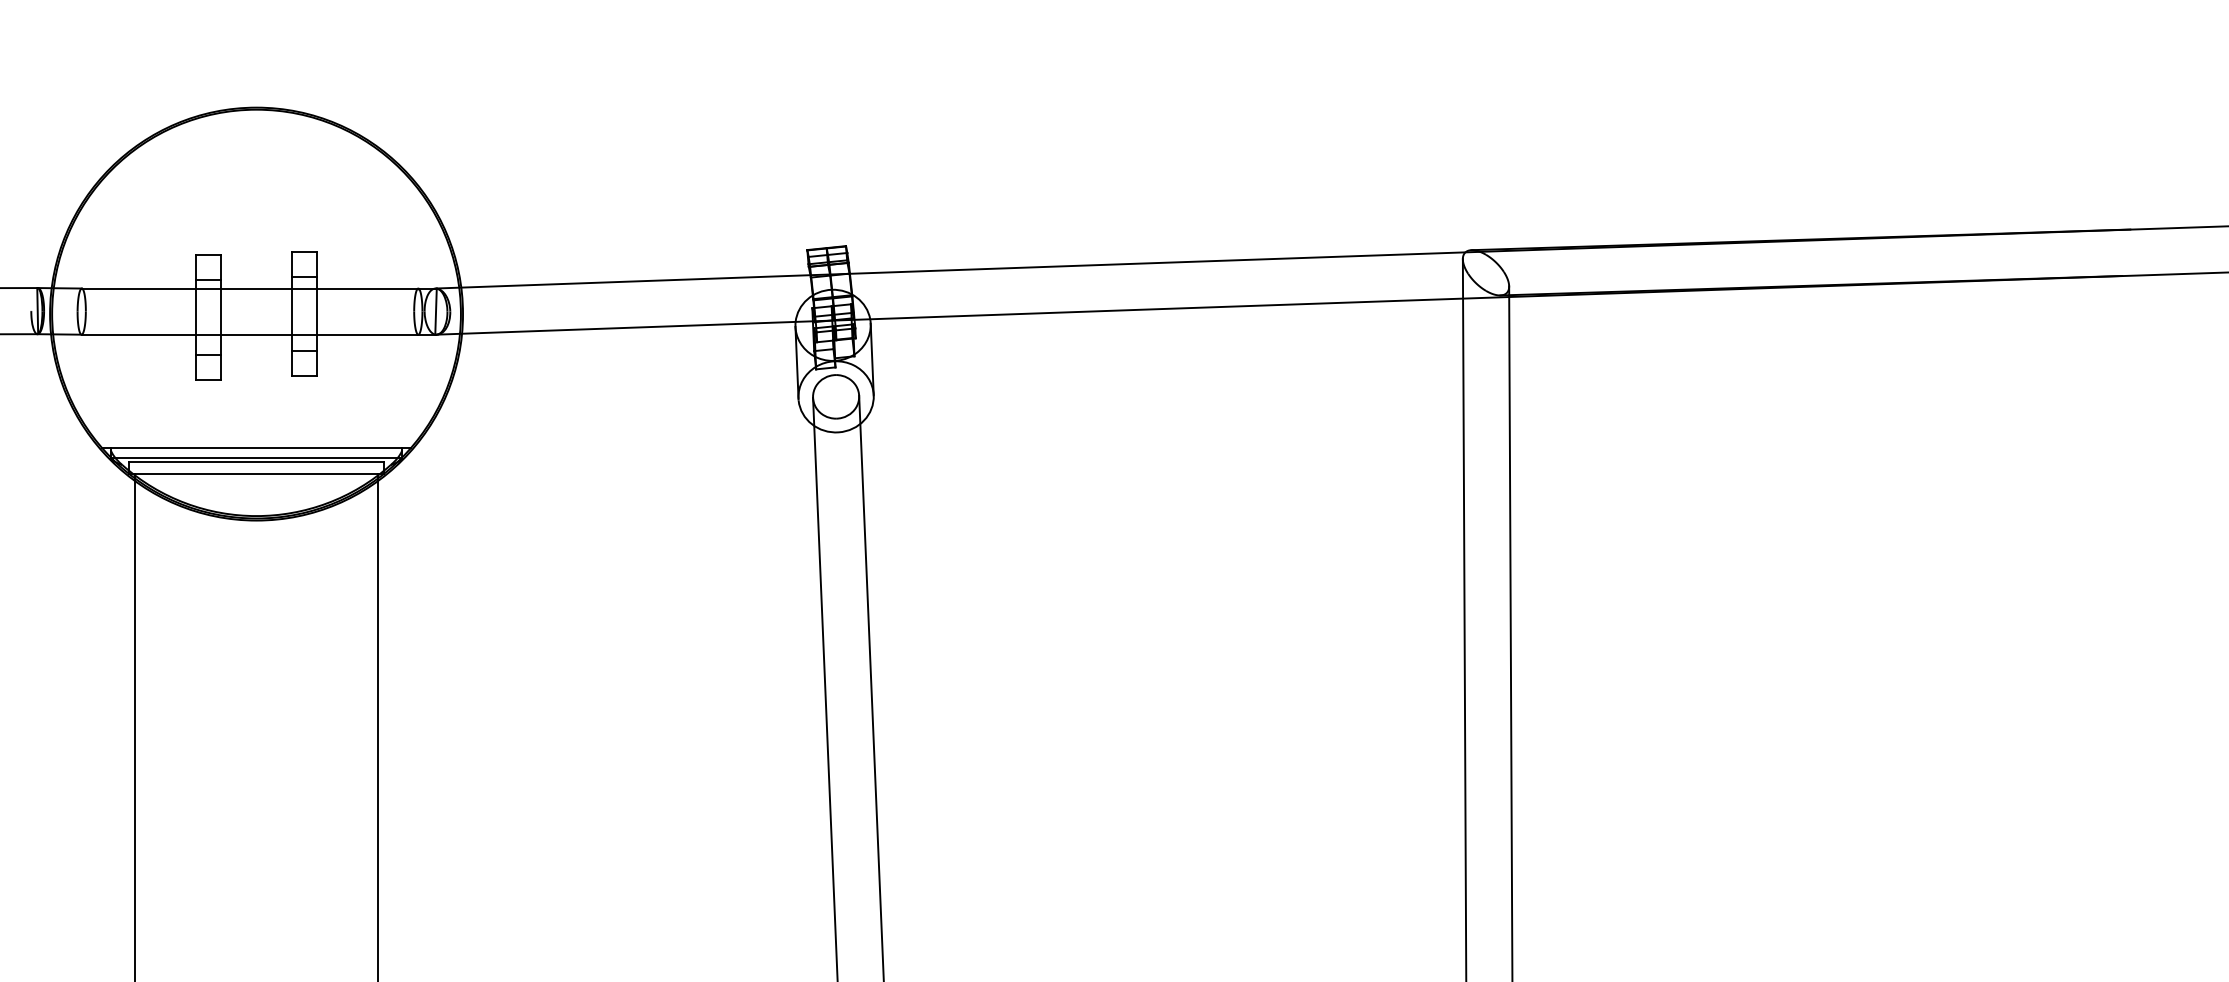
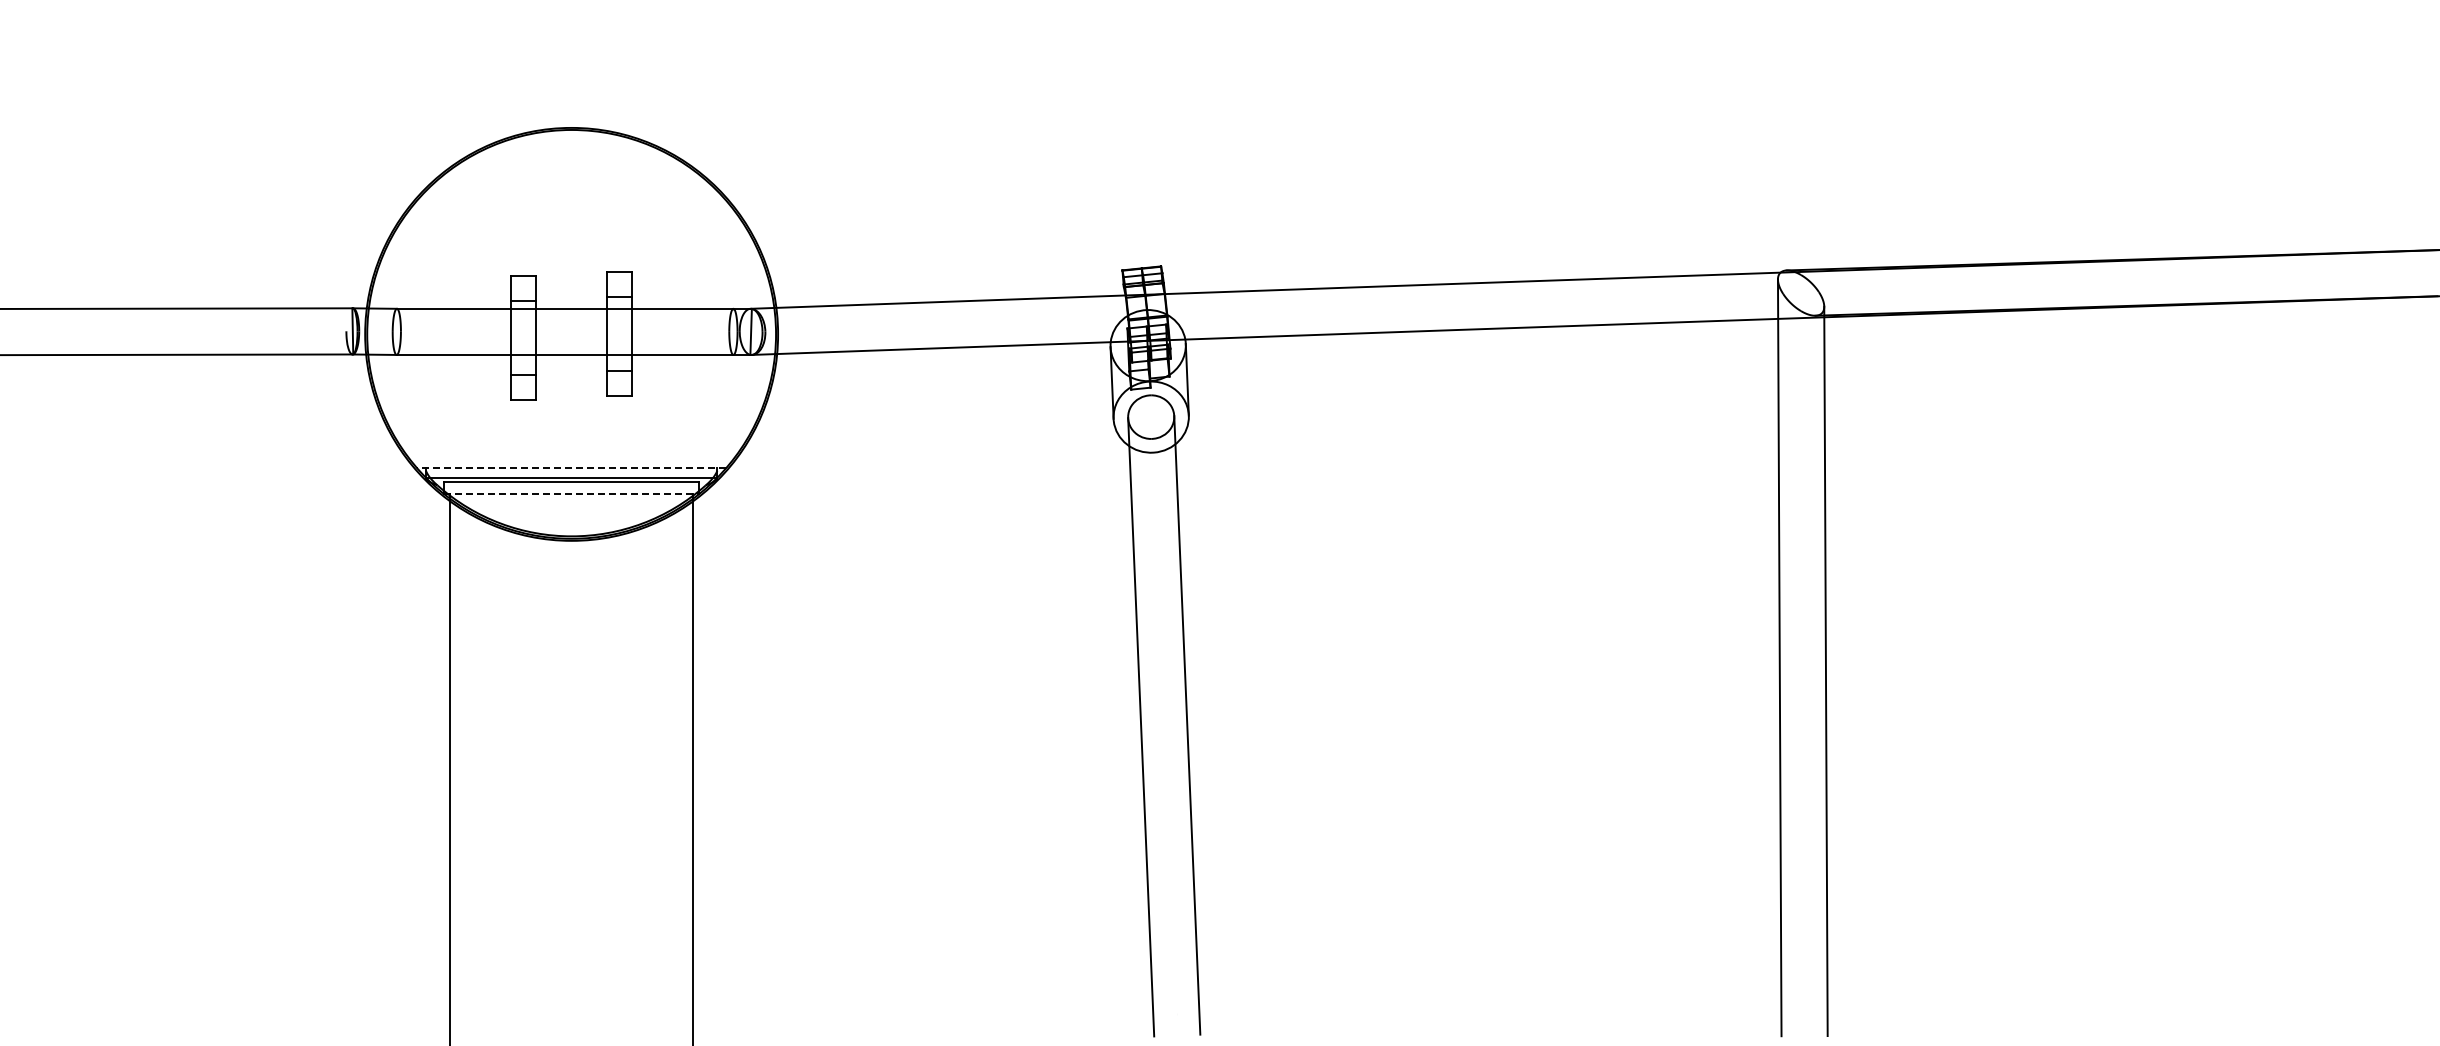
line: (256, 448) -> (571, 468), solid -> dashed
line: (256, 474) -> (571, 494), solid -> dashed

